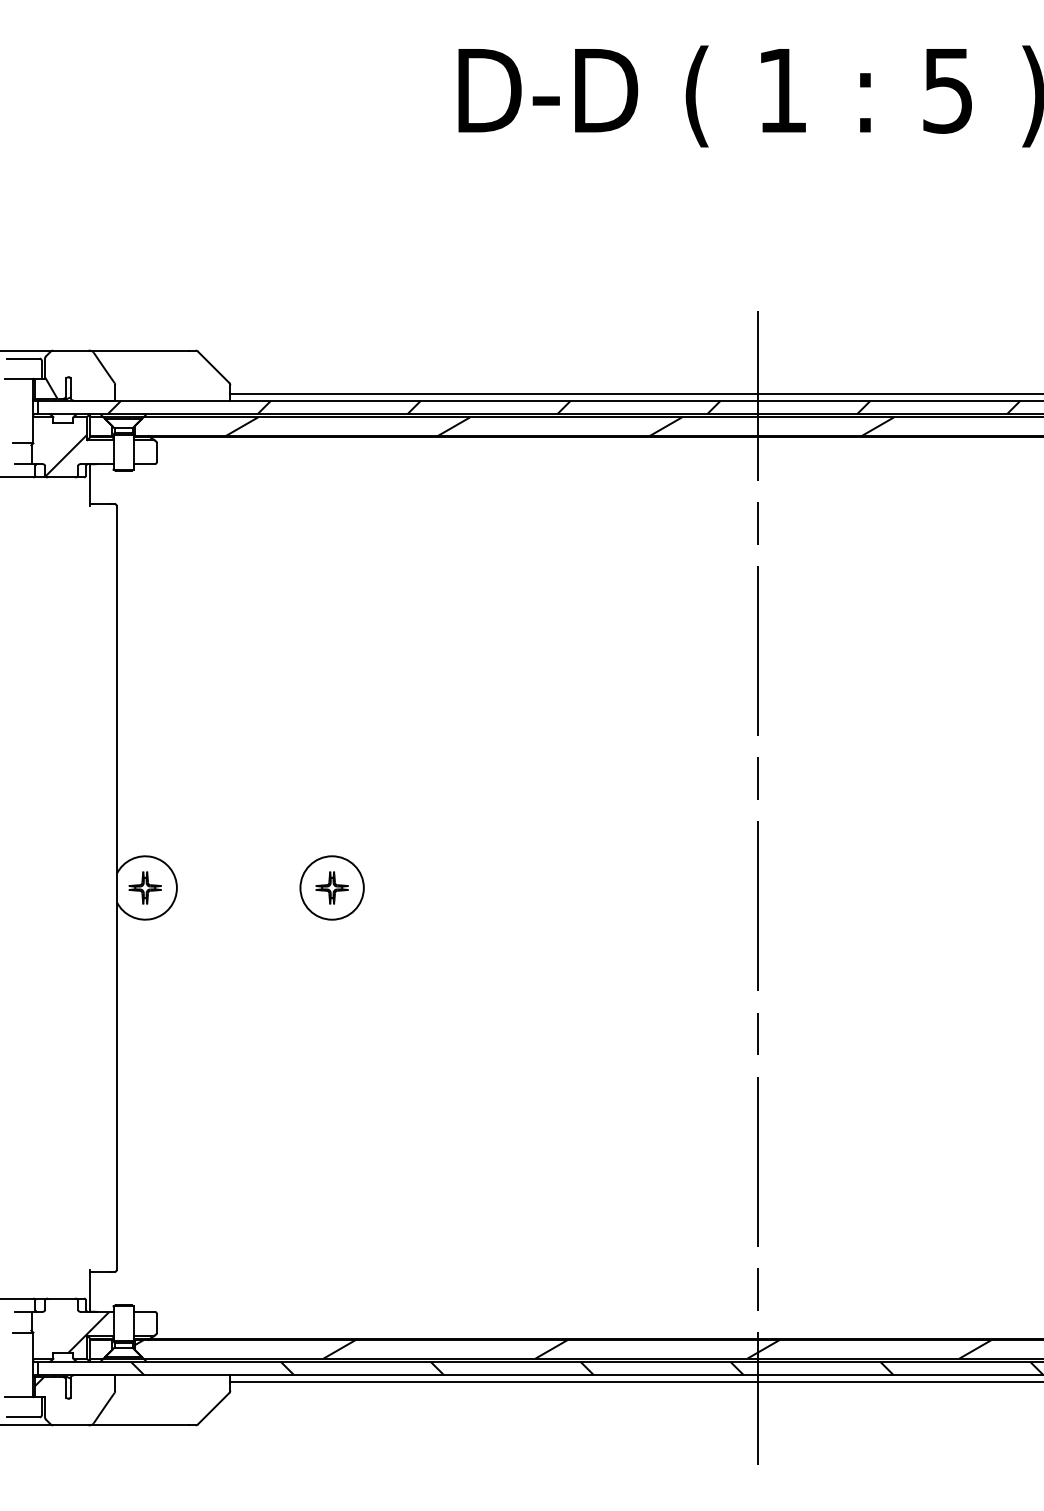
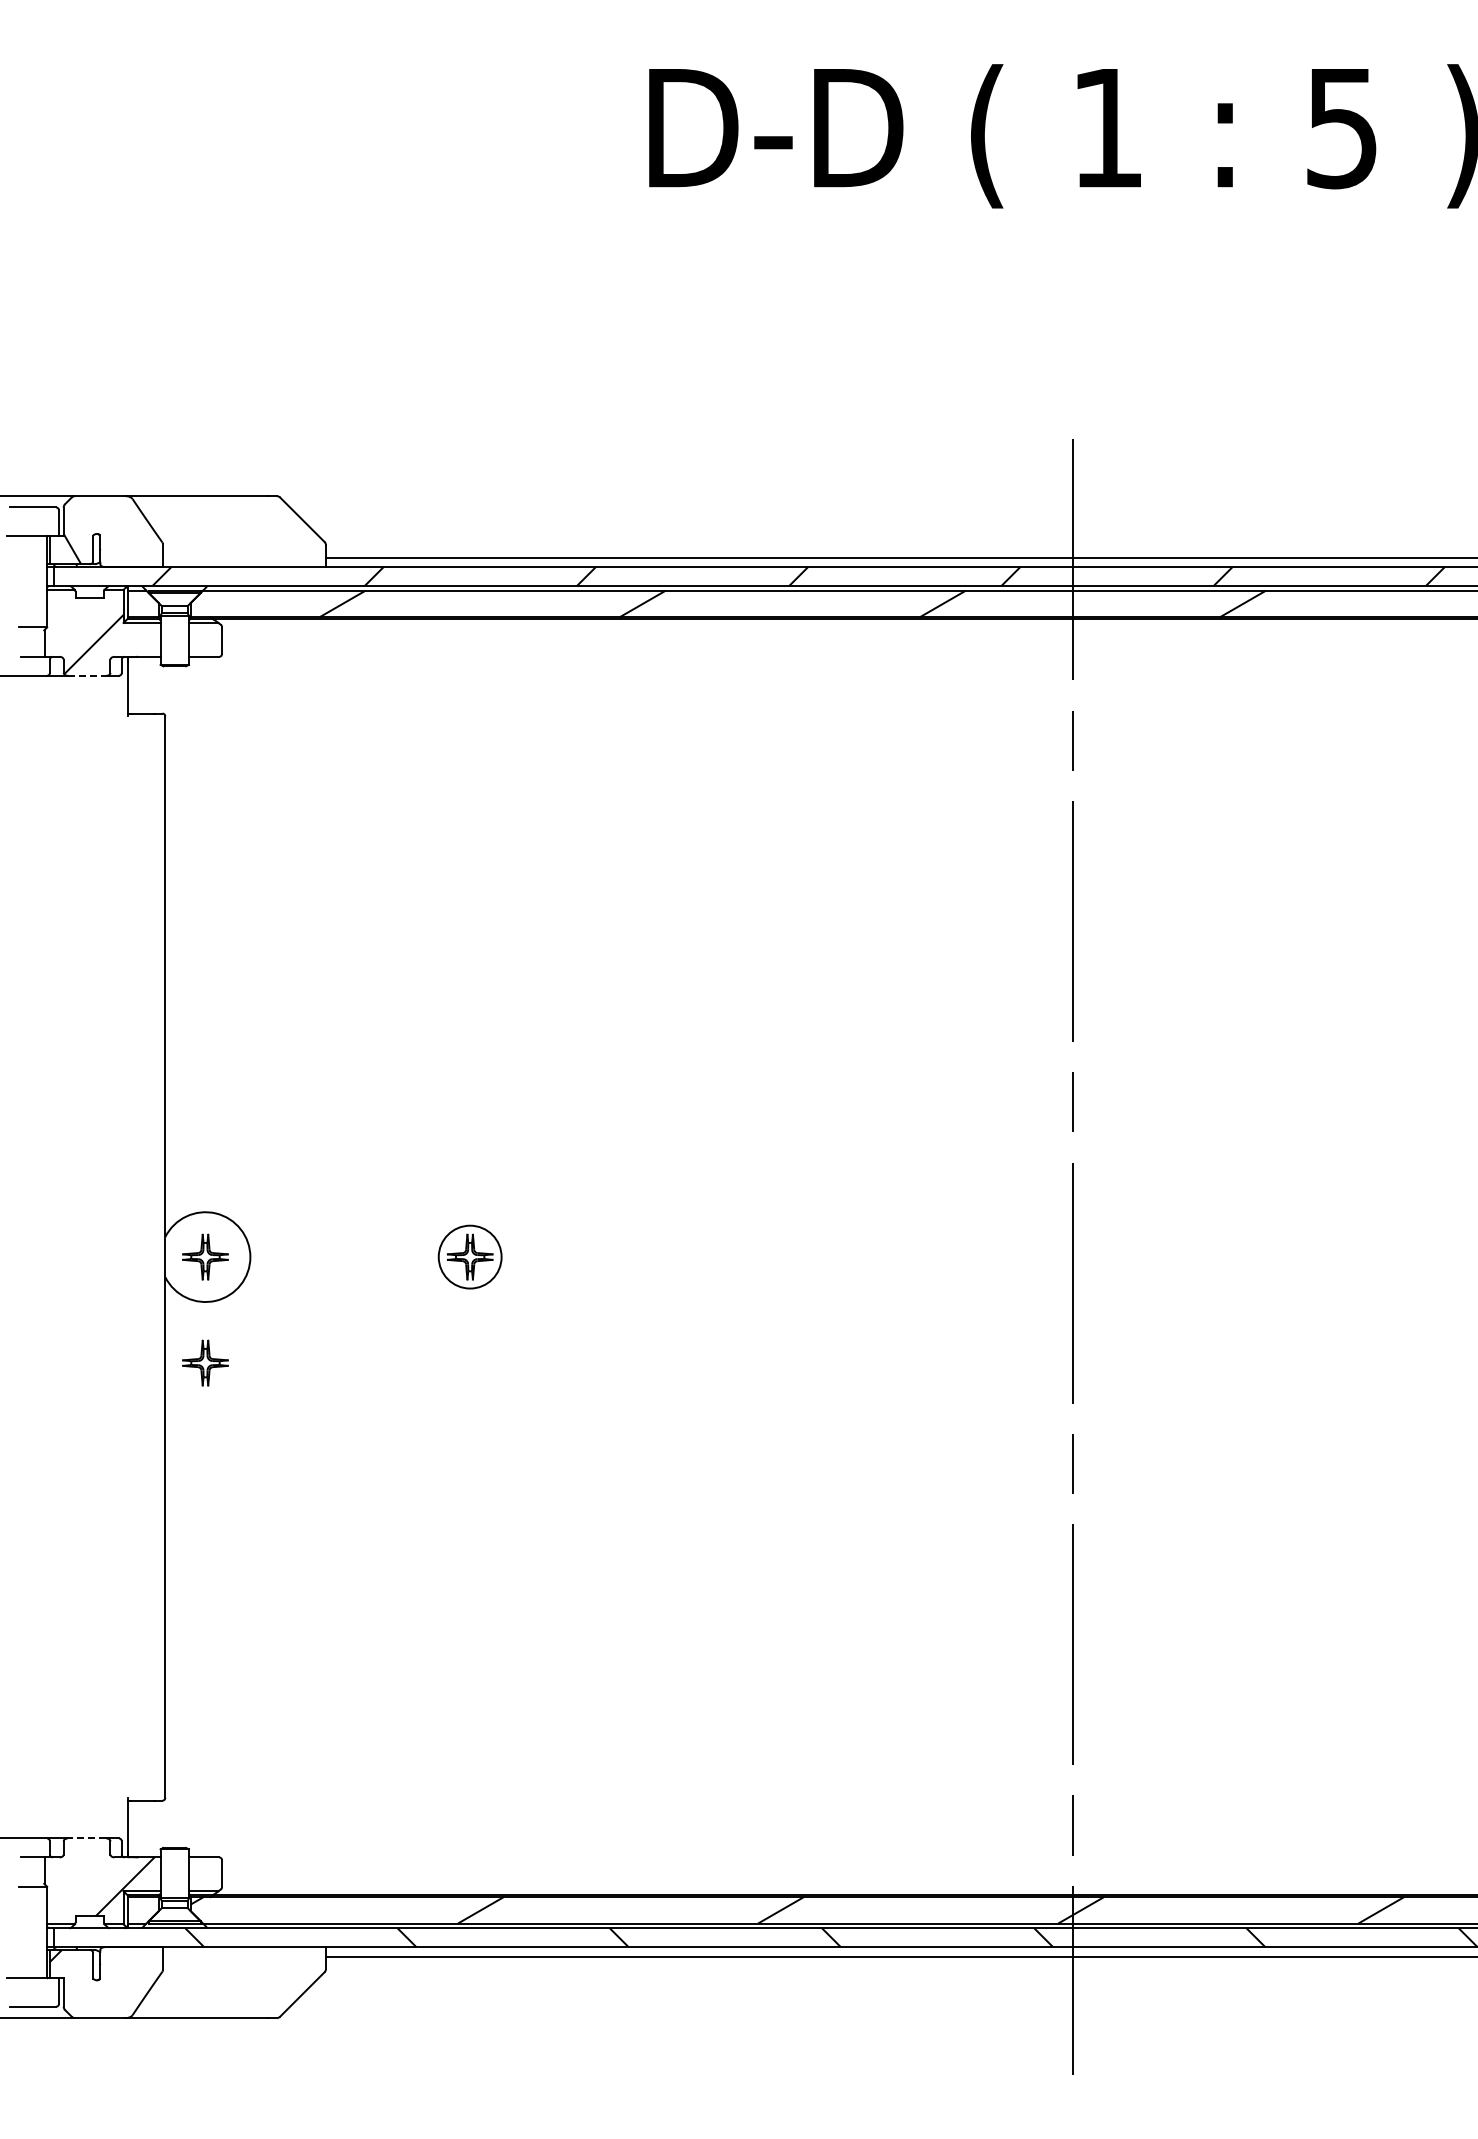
line: (61, 477) -> (87, 675), solid -> dashed
circle: (332, 888) -> (470, 1257), size x0.7
part: (145, 962) -> (205, 1362), added
line: (61, 1298) -> (86, 1838), solid -> dashed

